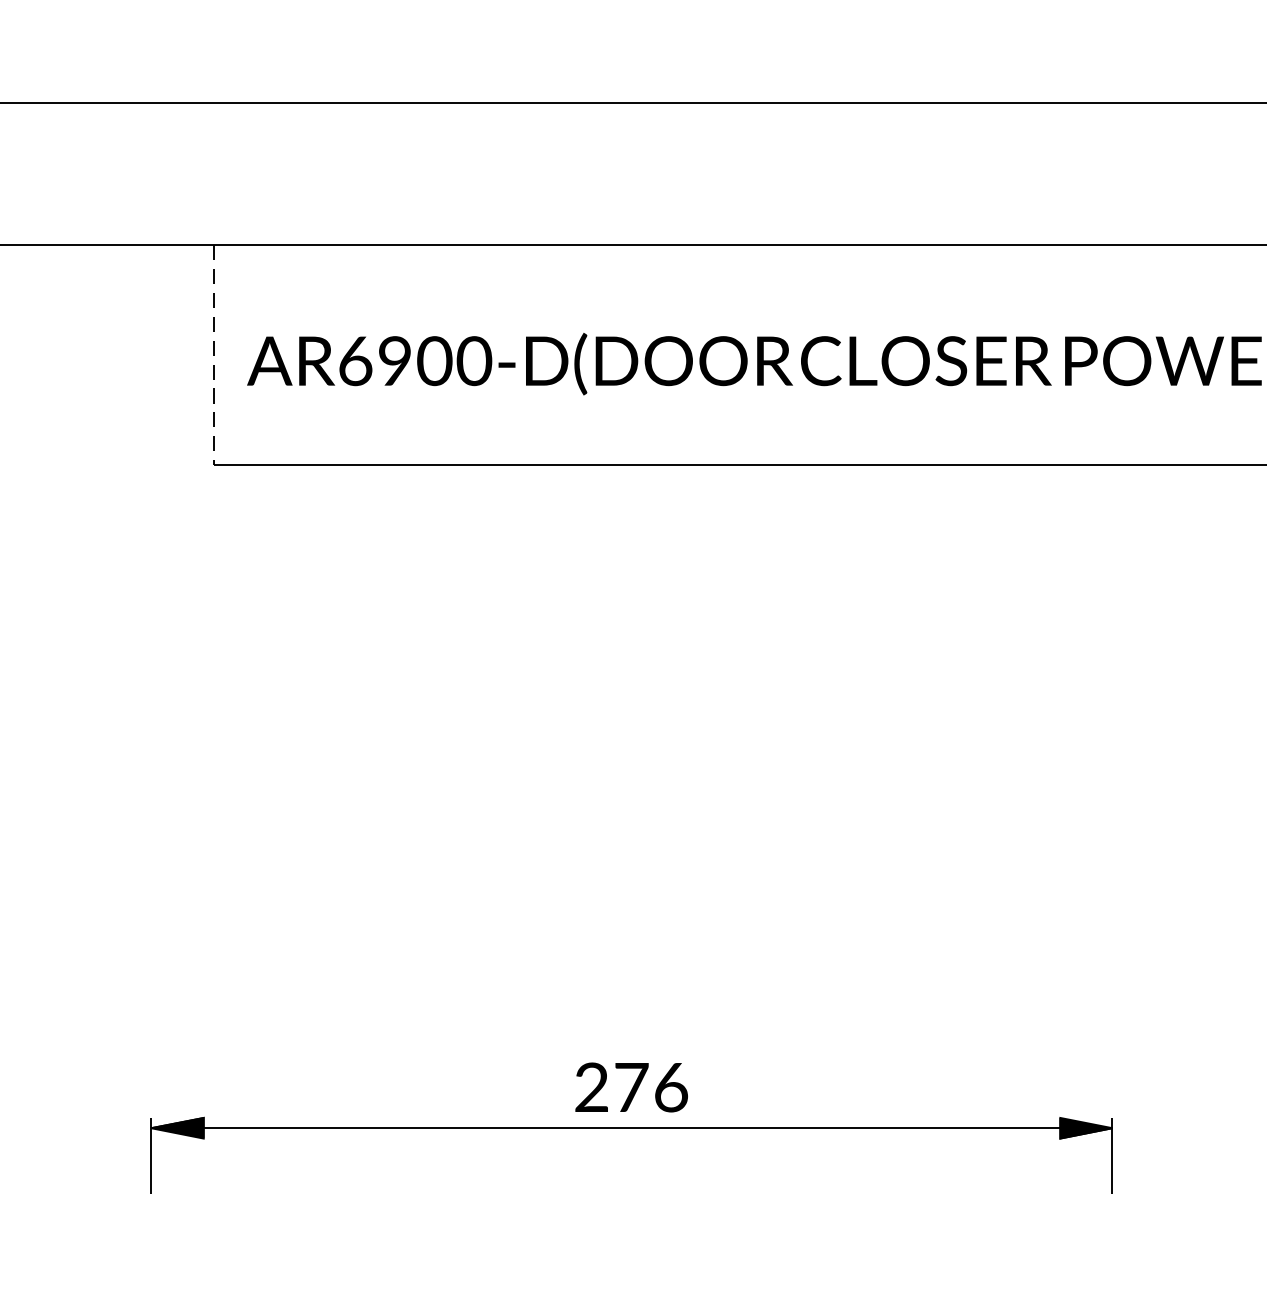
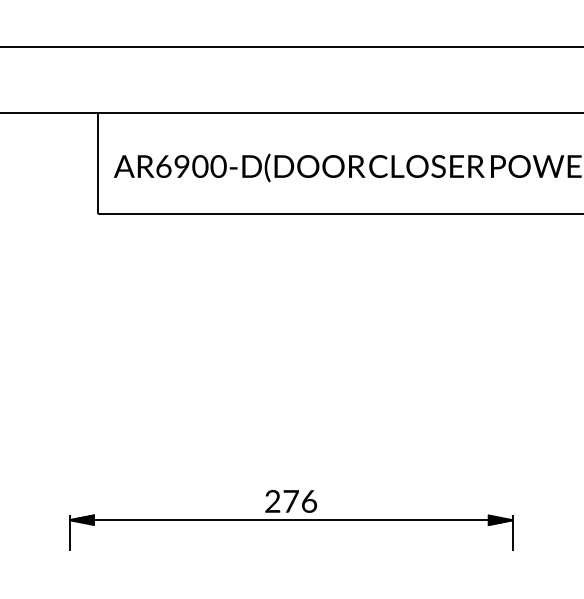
line: (213, 354) -> (98, 163), dashed -> solid

